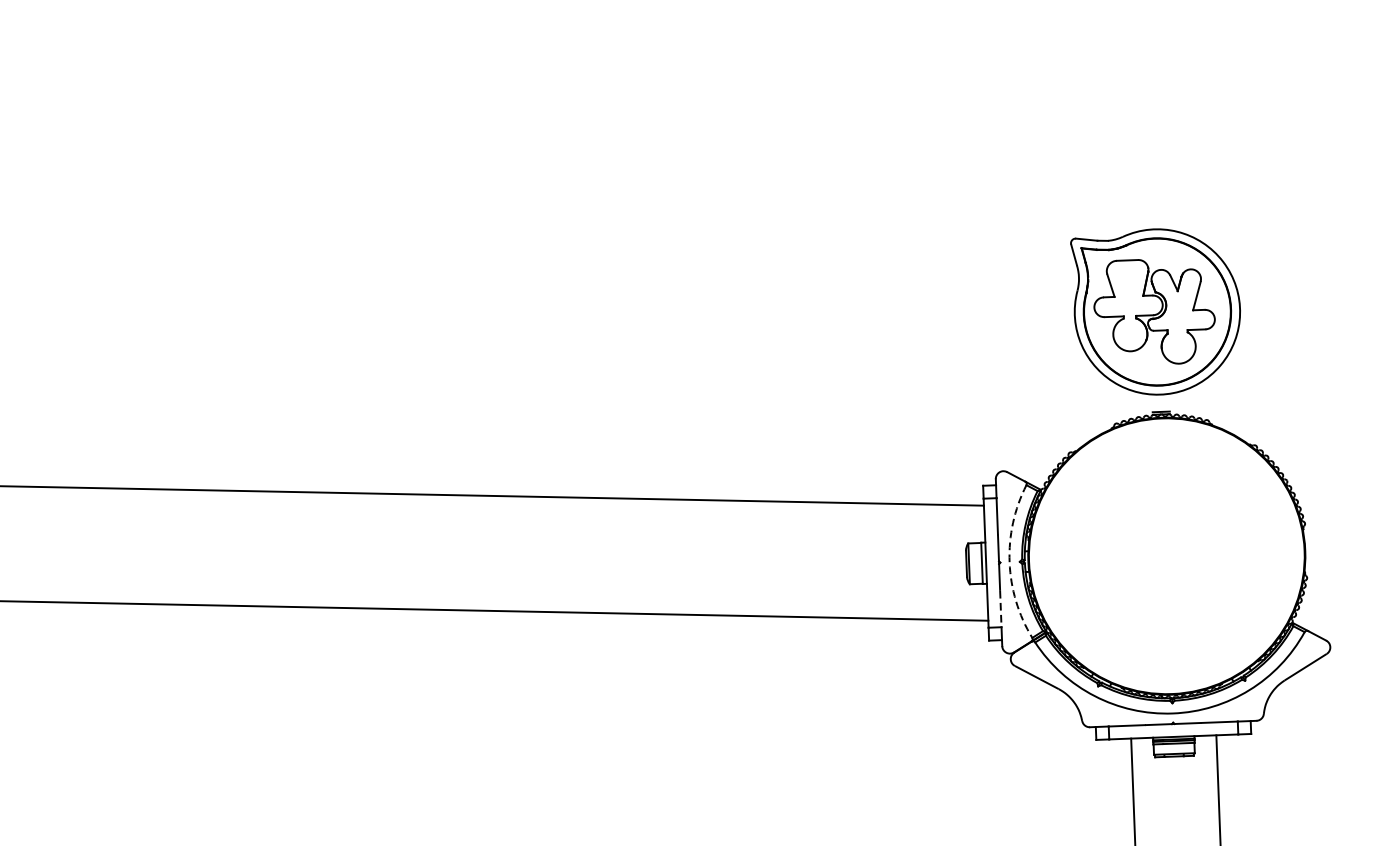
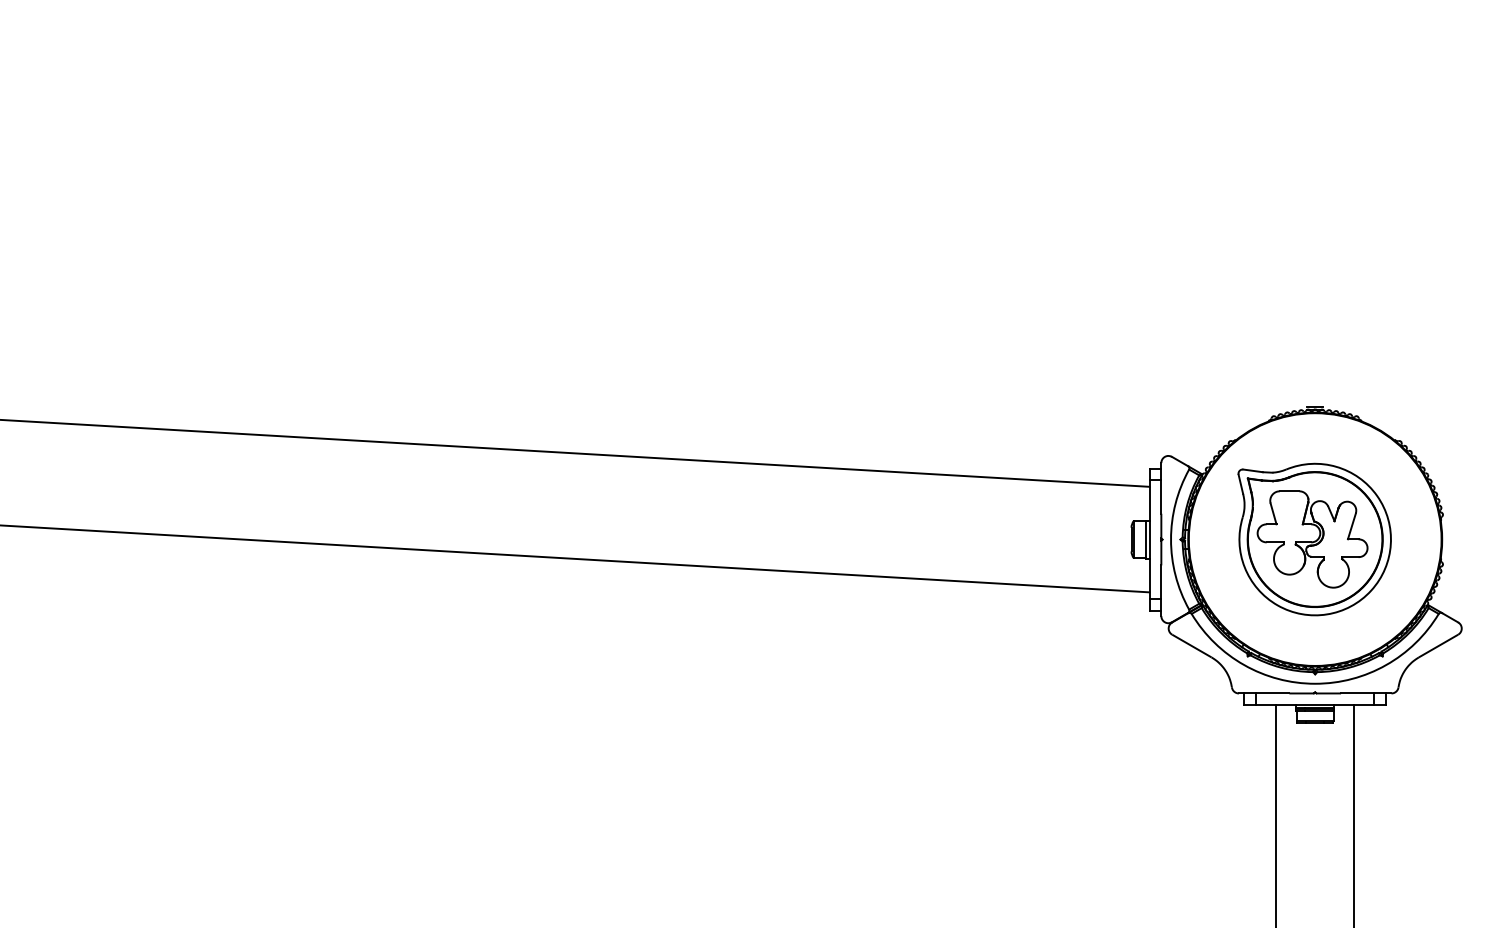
part: (1156, 311) -> (1314, 539), moved
arc: (1010, 562) -> (1171, 539), dashed -> solid
line: (1001, 609) -> (1161, 582), dashed -> solid

